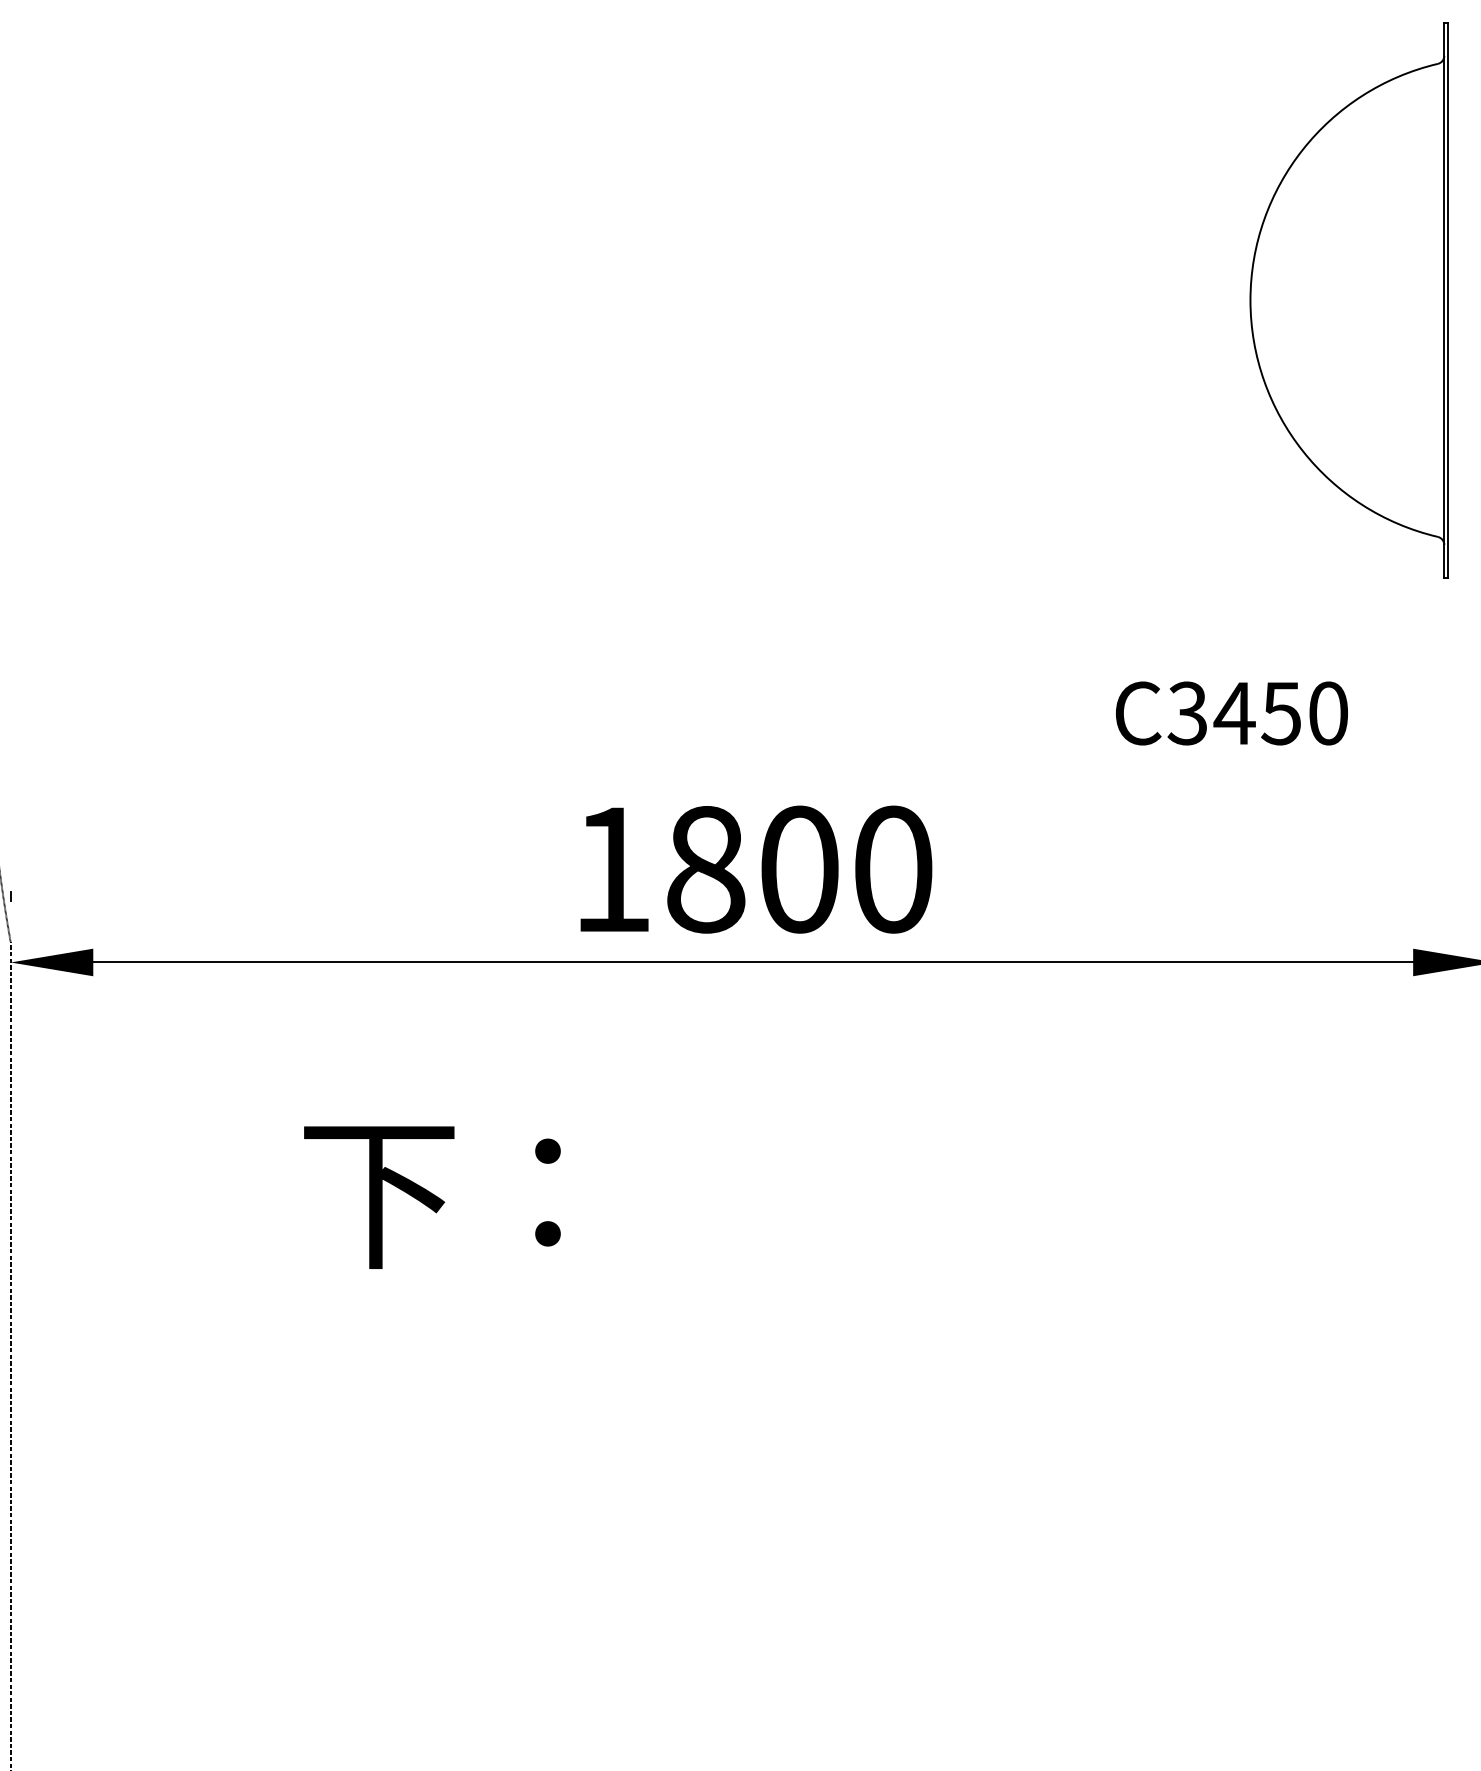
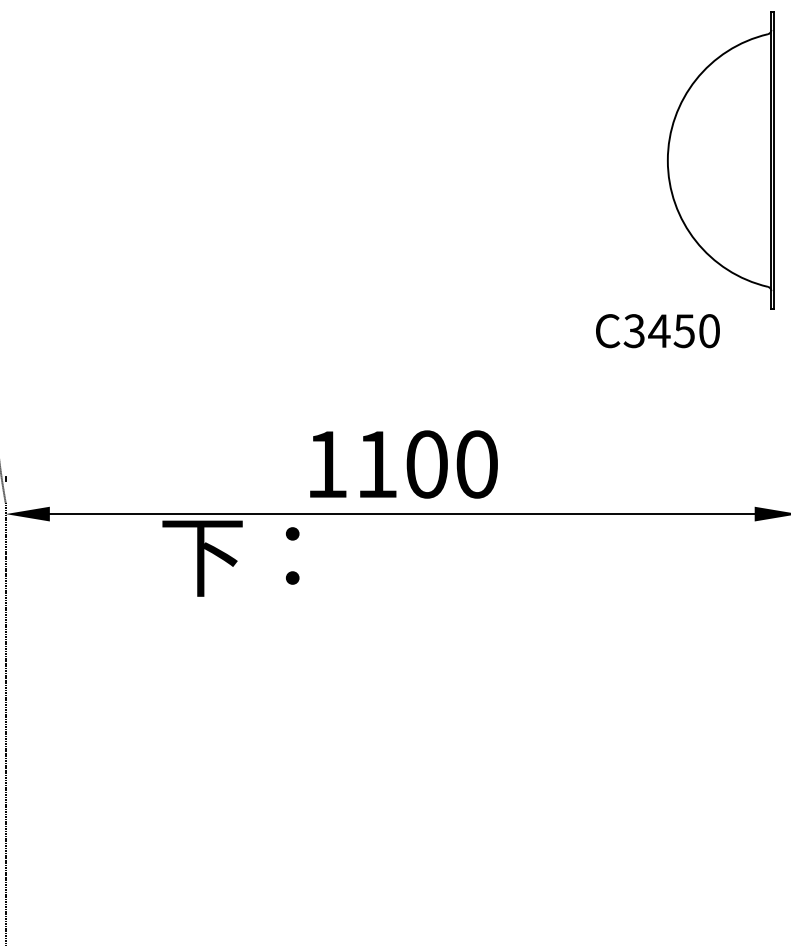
text: (1231, 714) -> (657, 331), moved
text: (706, 869) -> (377, 464), 1800 -> 1100
text: (431, 1197) -> (230, 558), moved

